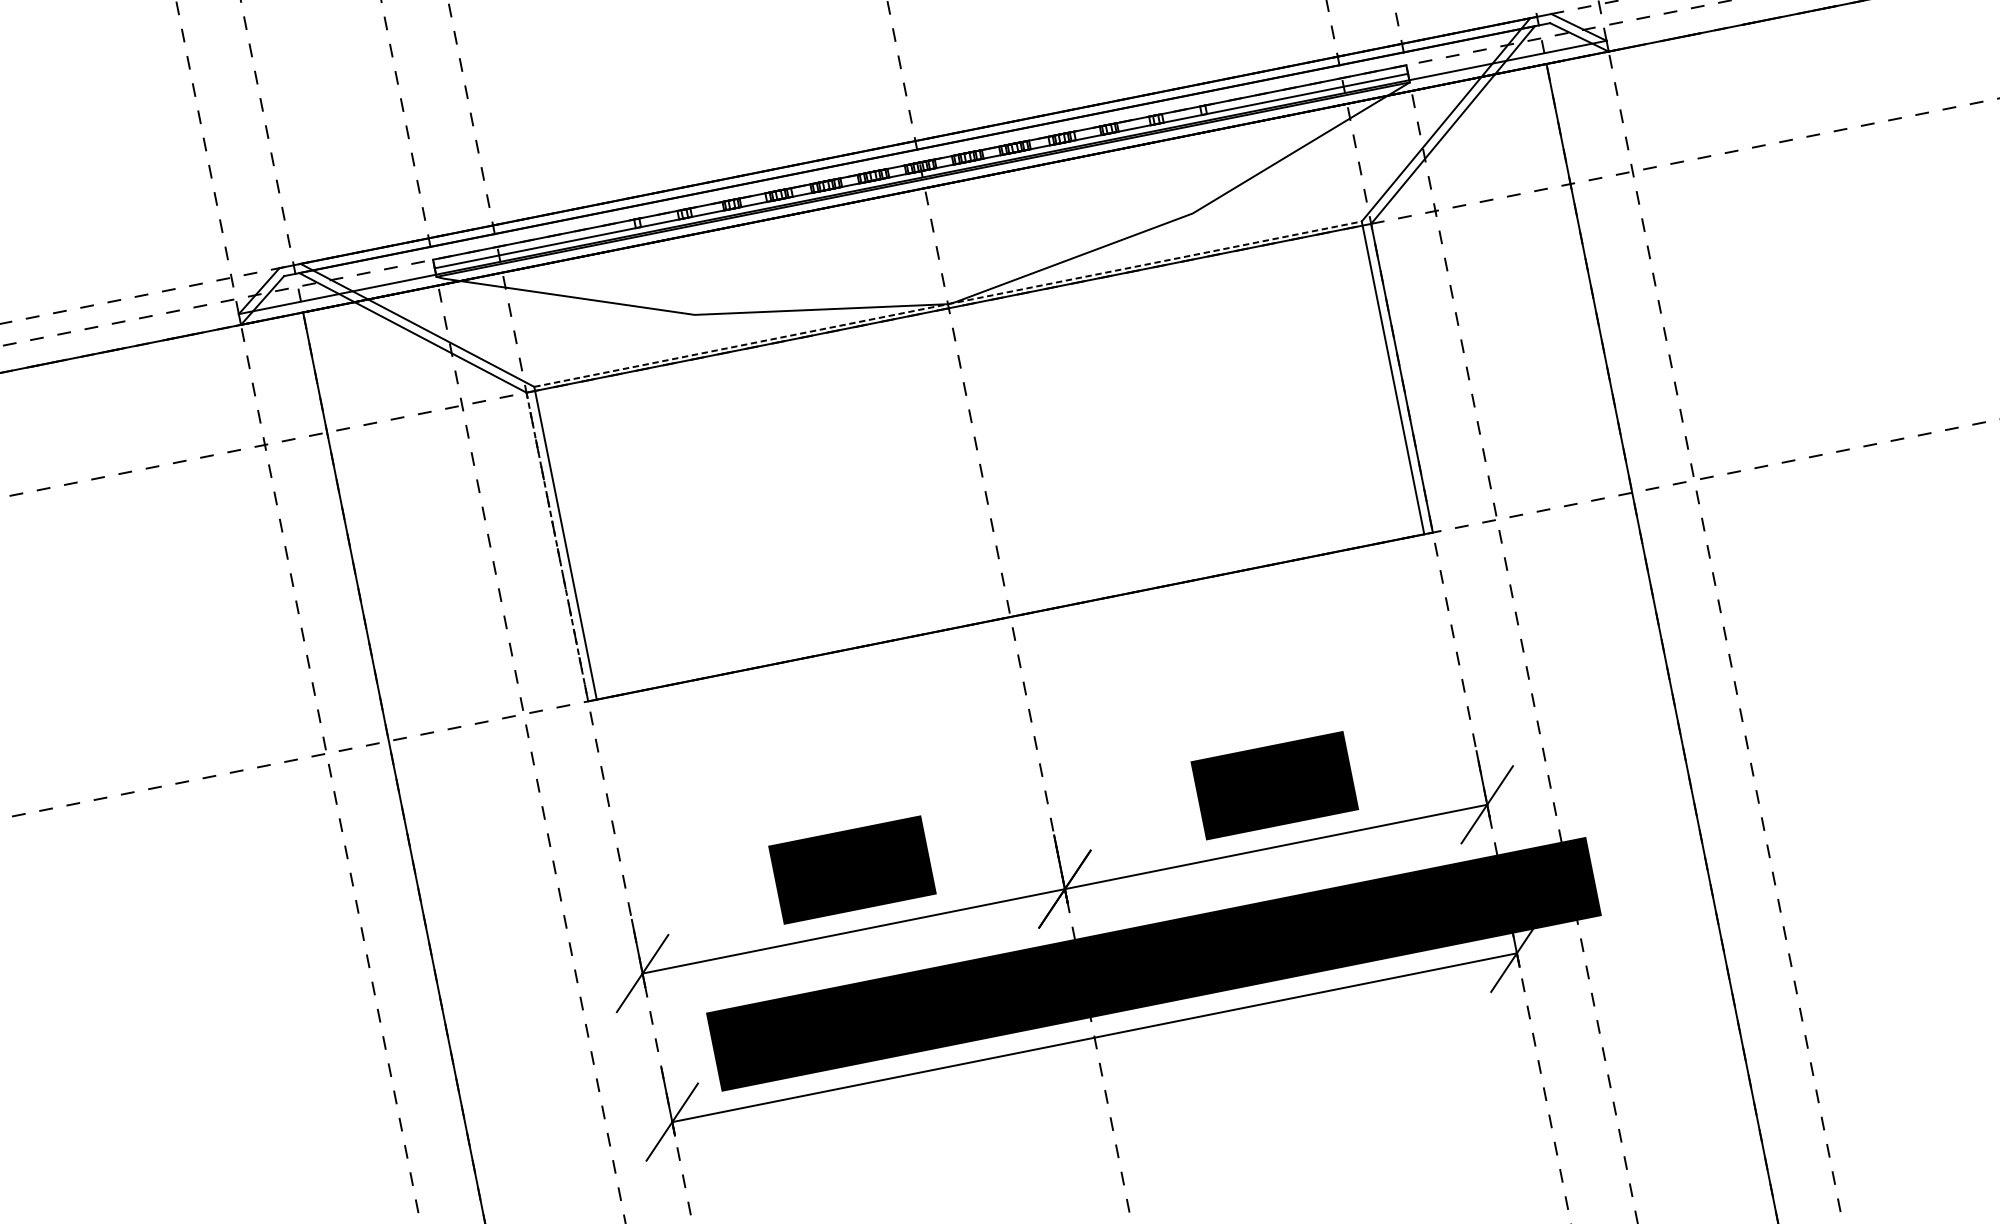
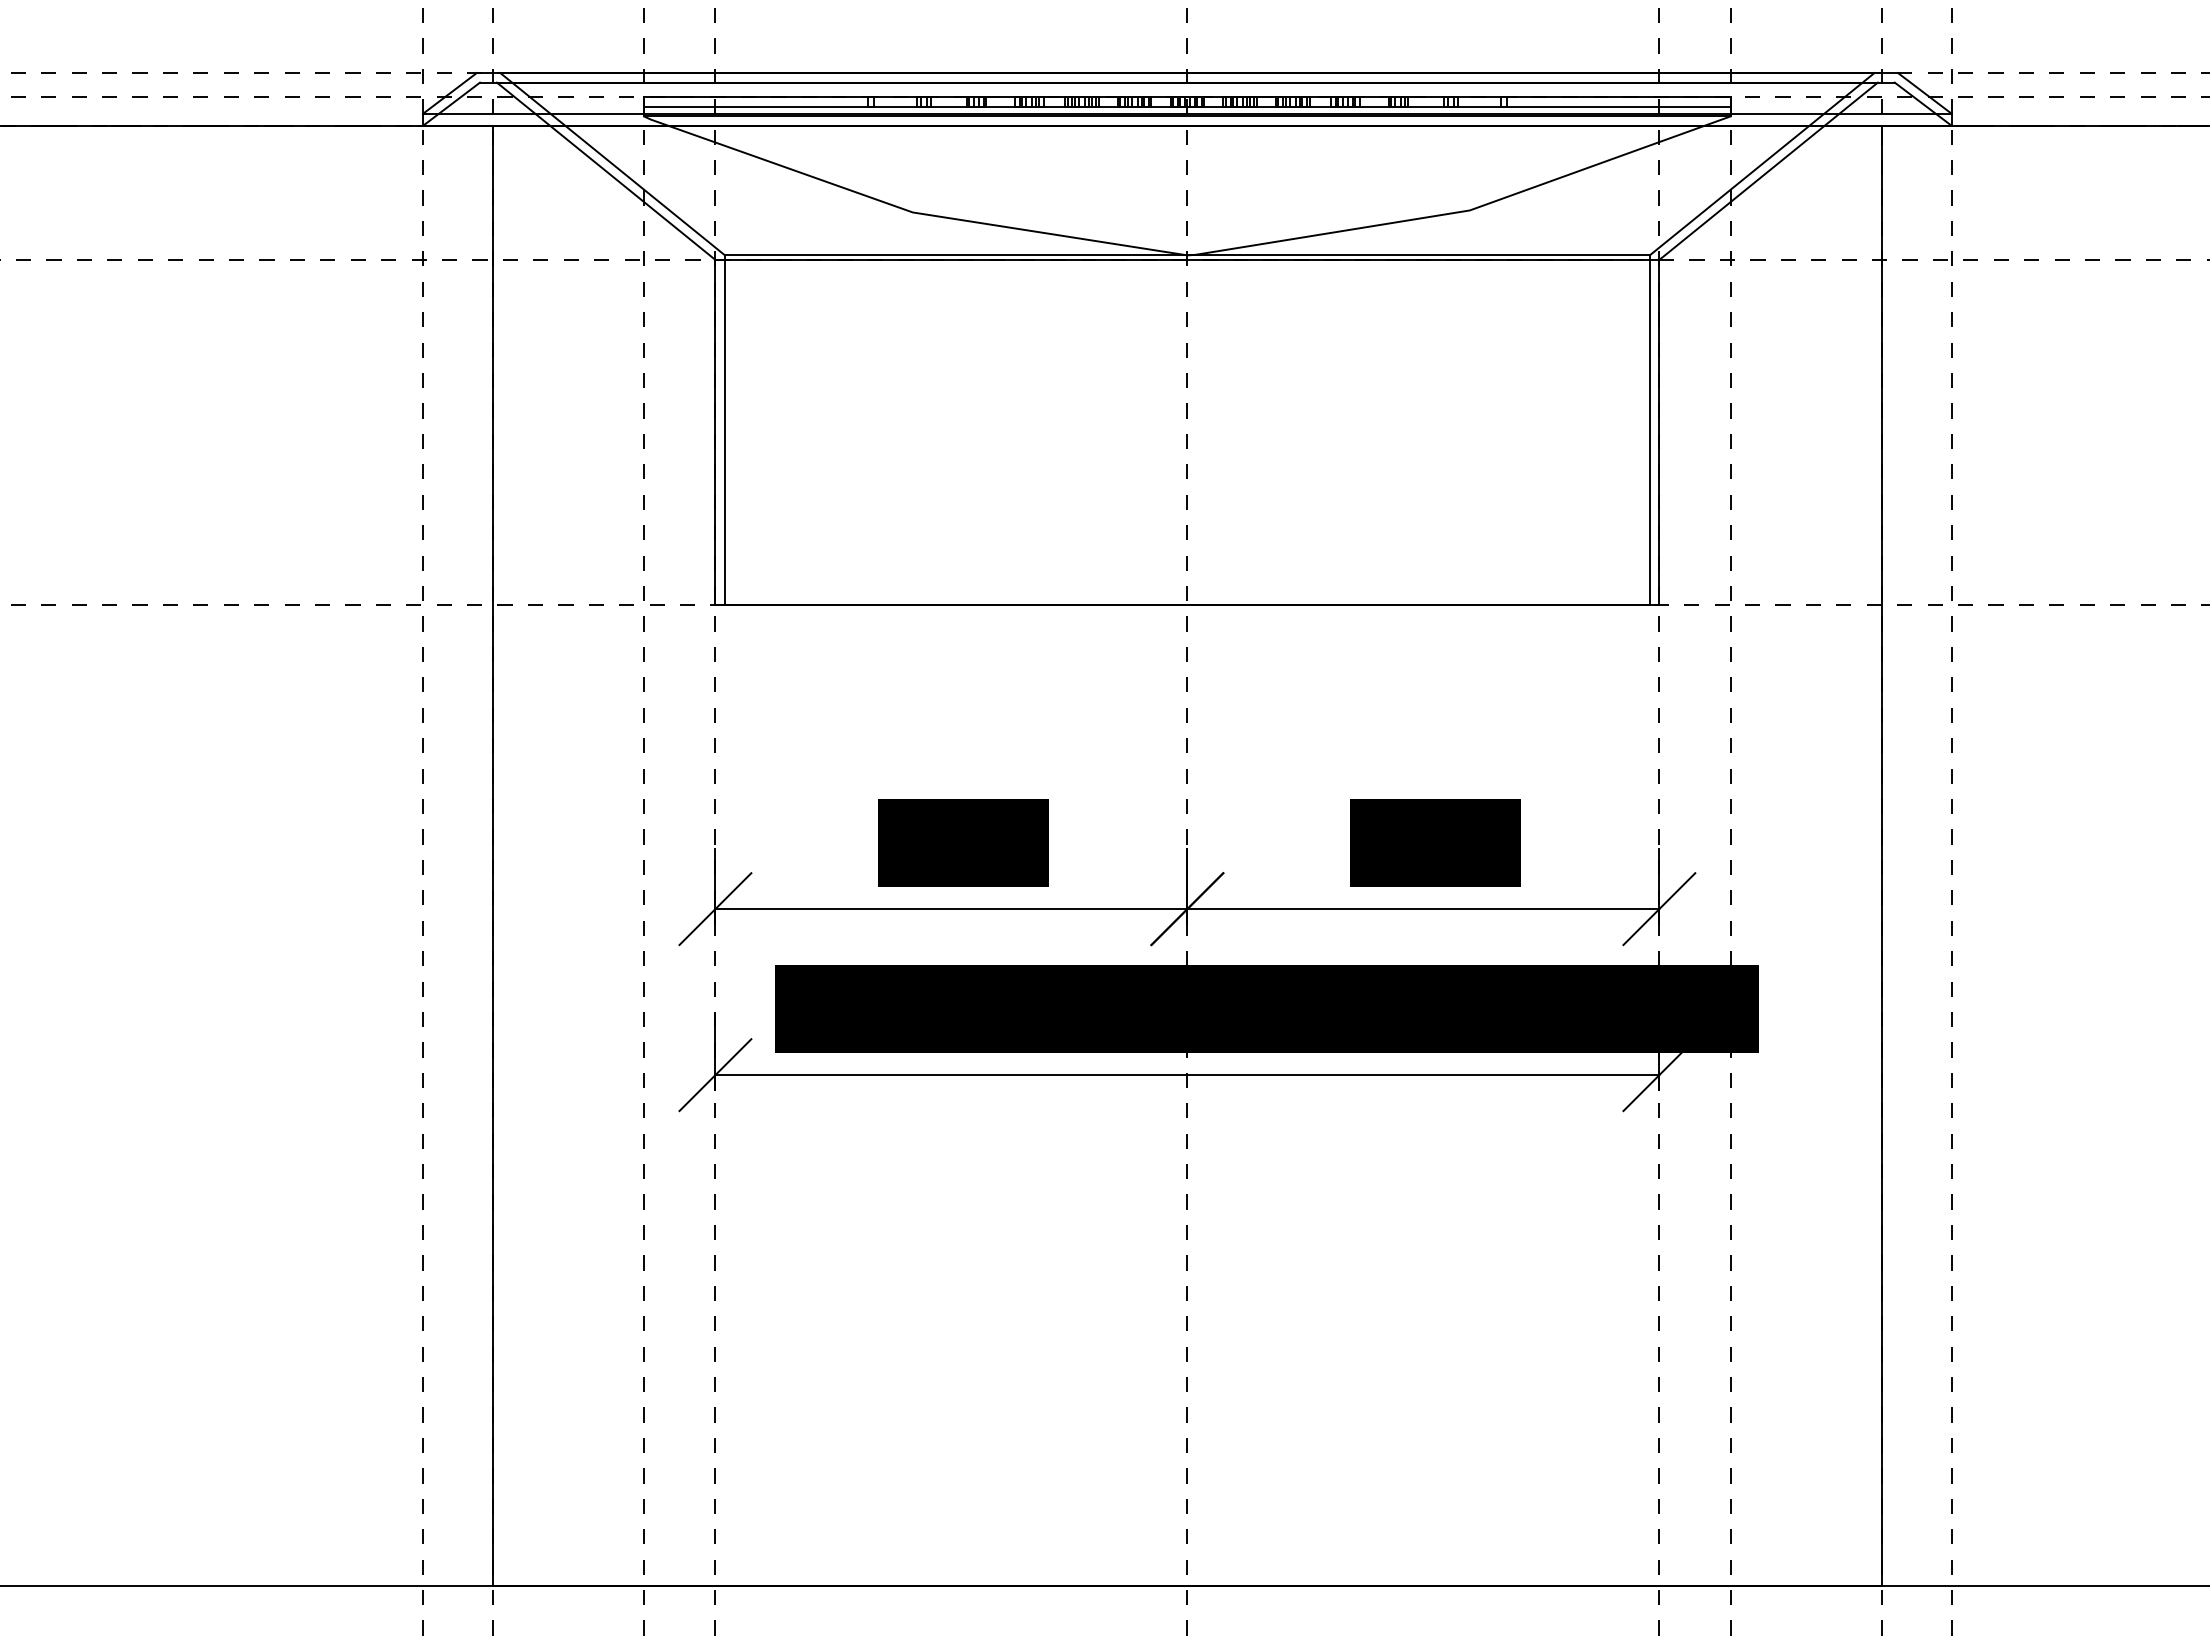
line: (948, 304) -> (1187, 255), dashed -> solid
line: (557, 547) -> (715, 432), dashed -> solid

